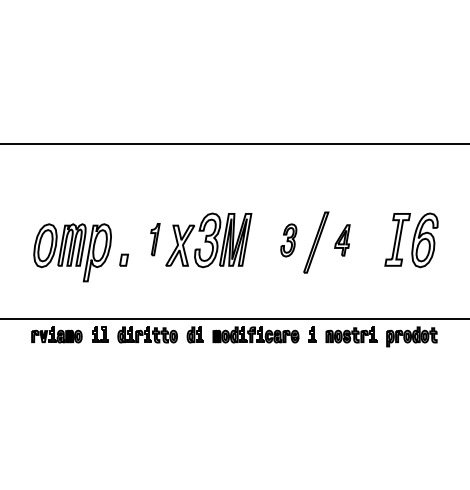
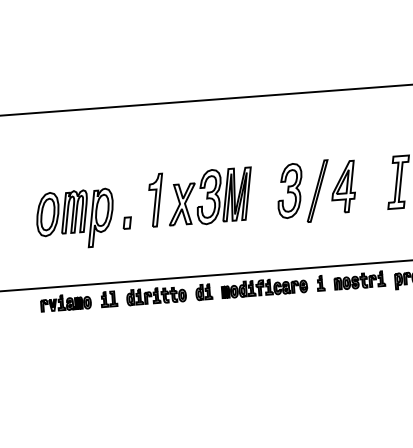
part: (155, 239) -> (157, 200), size x1.67
part: (288, 240) -> (289, 191), size x1.67
part: (342, 240) -> (343, 187), size x1.67

